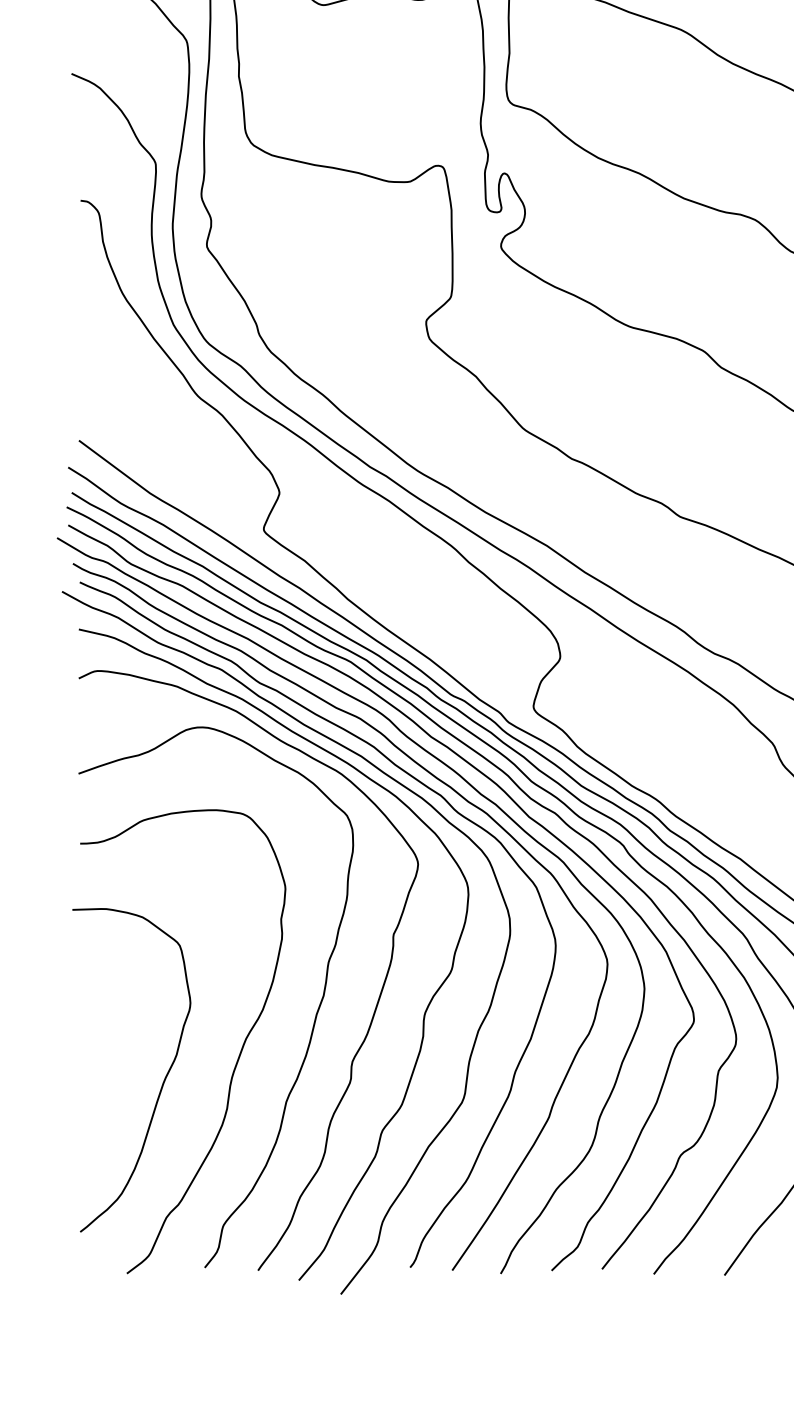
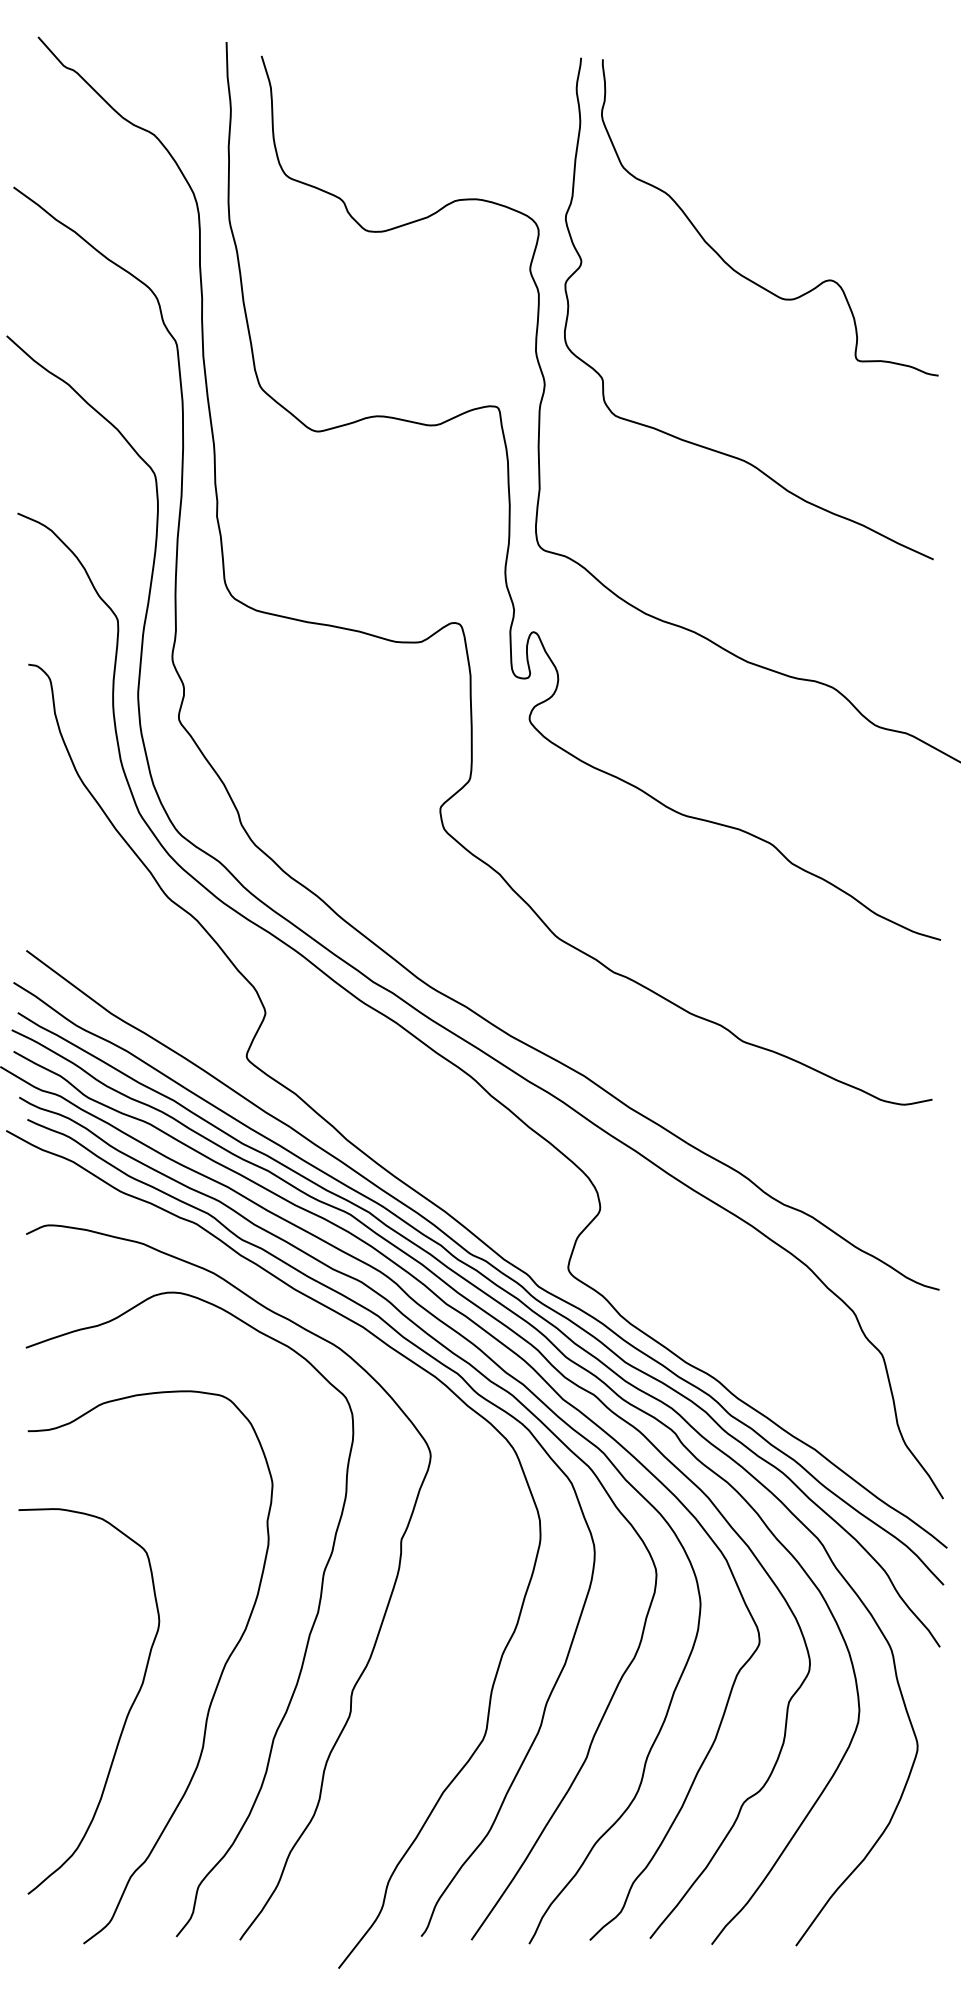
curve: (424, 1011) -> (438, 1631), removed

